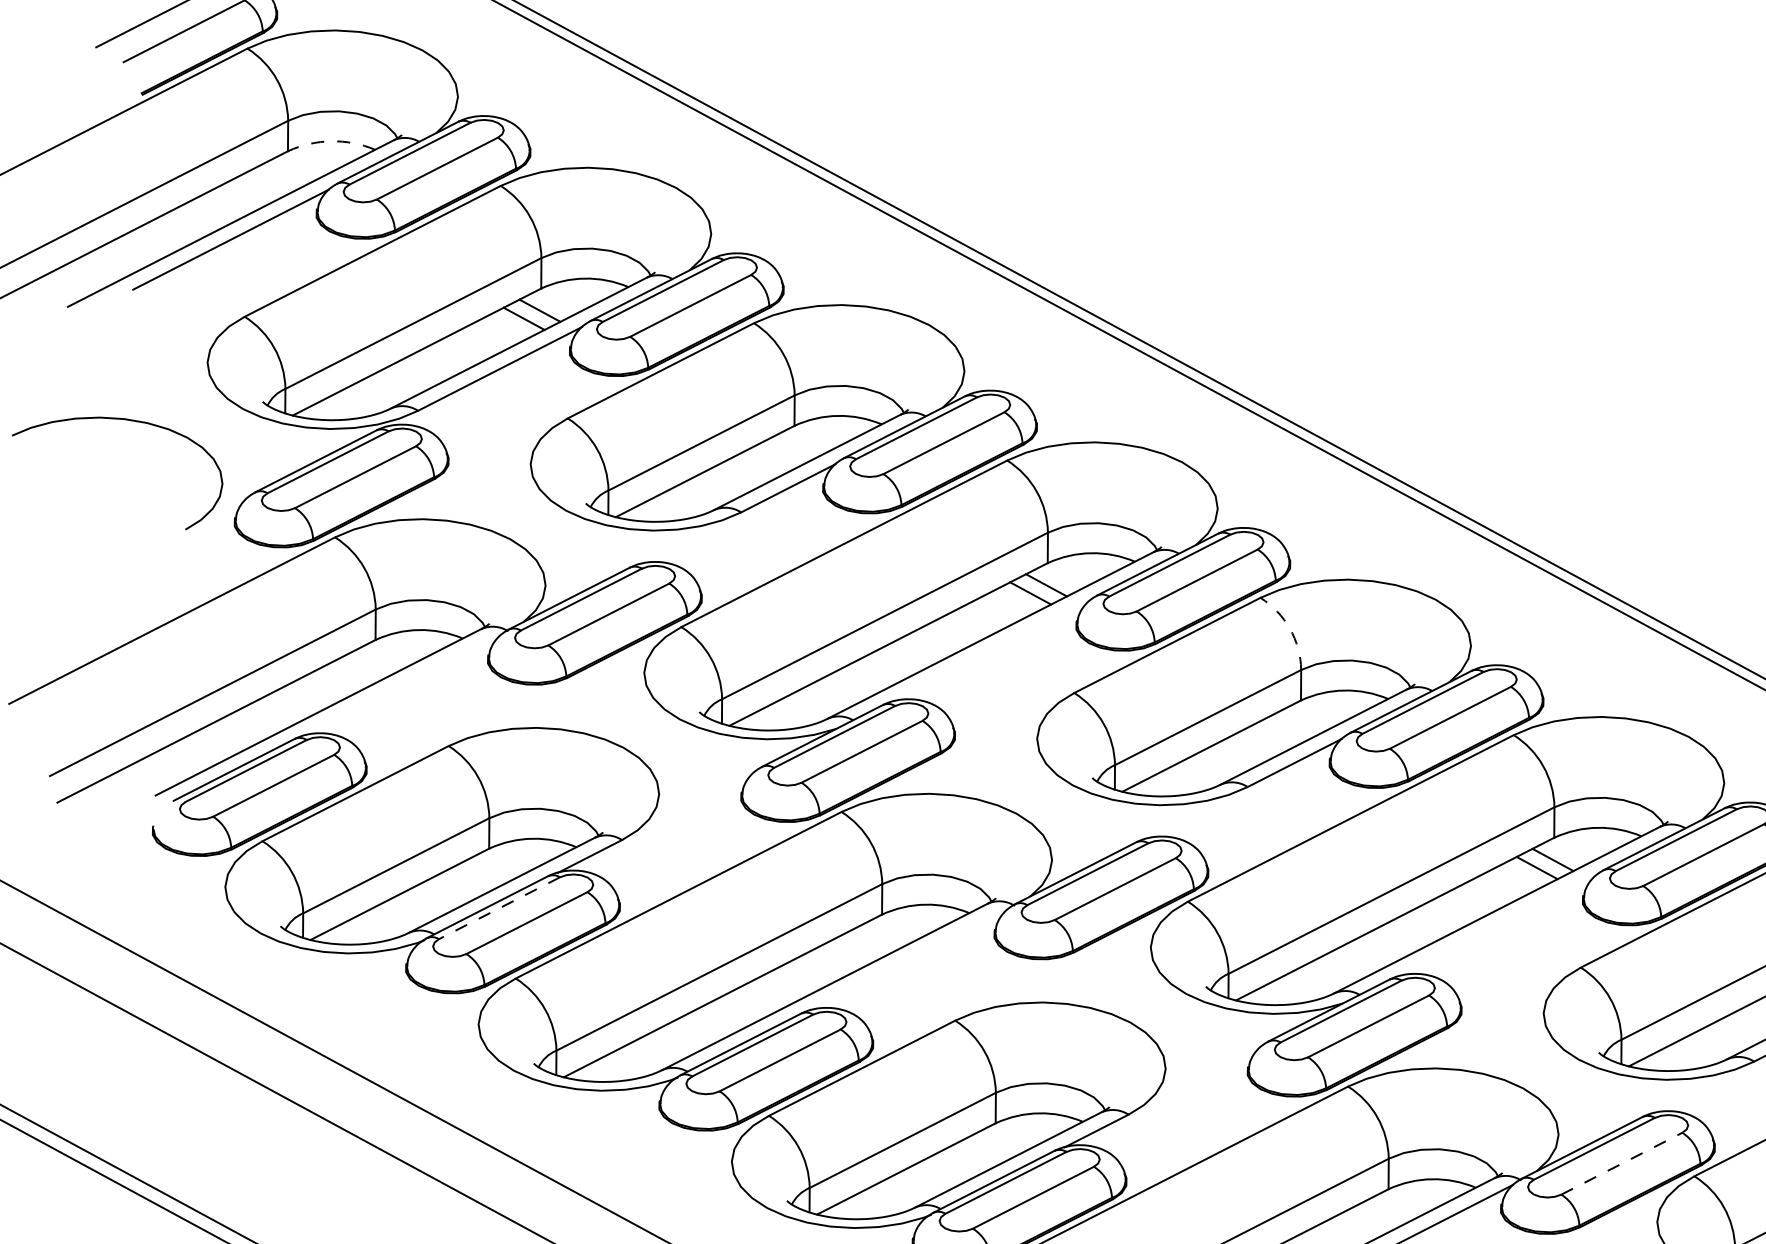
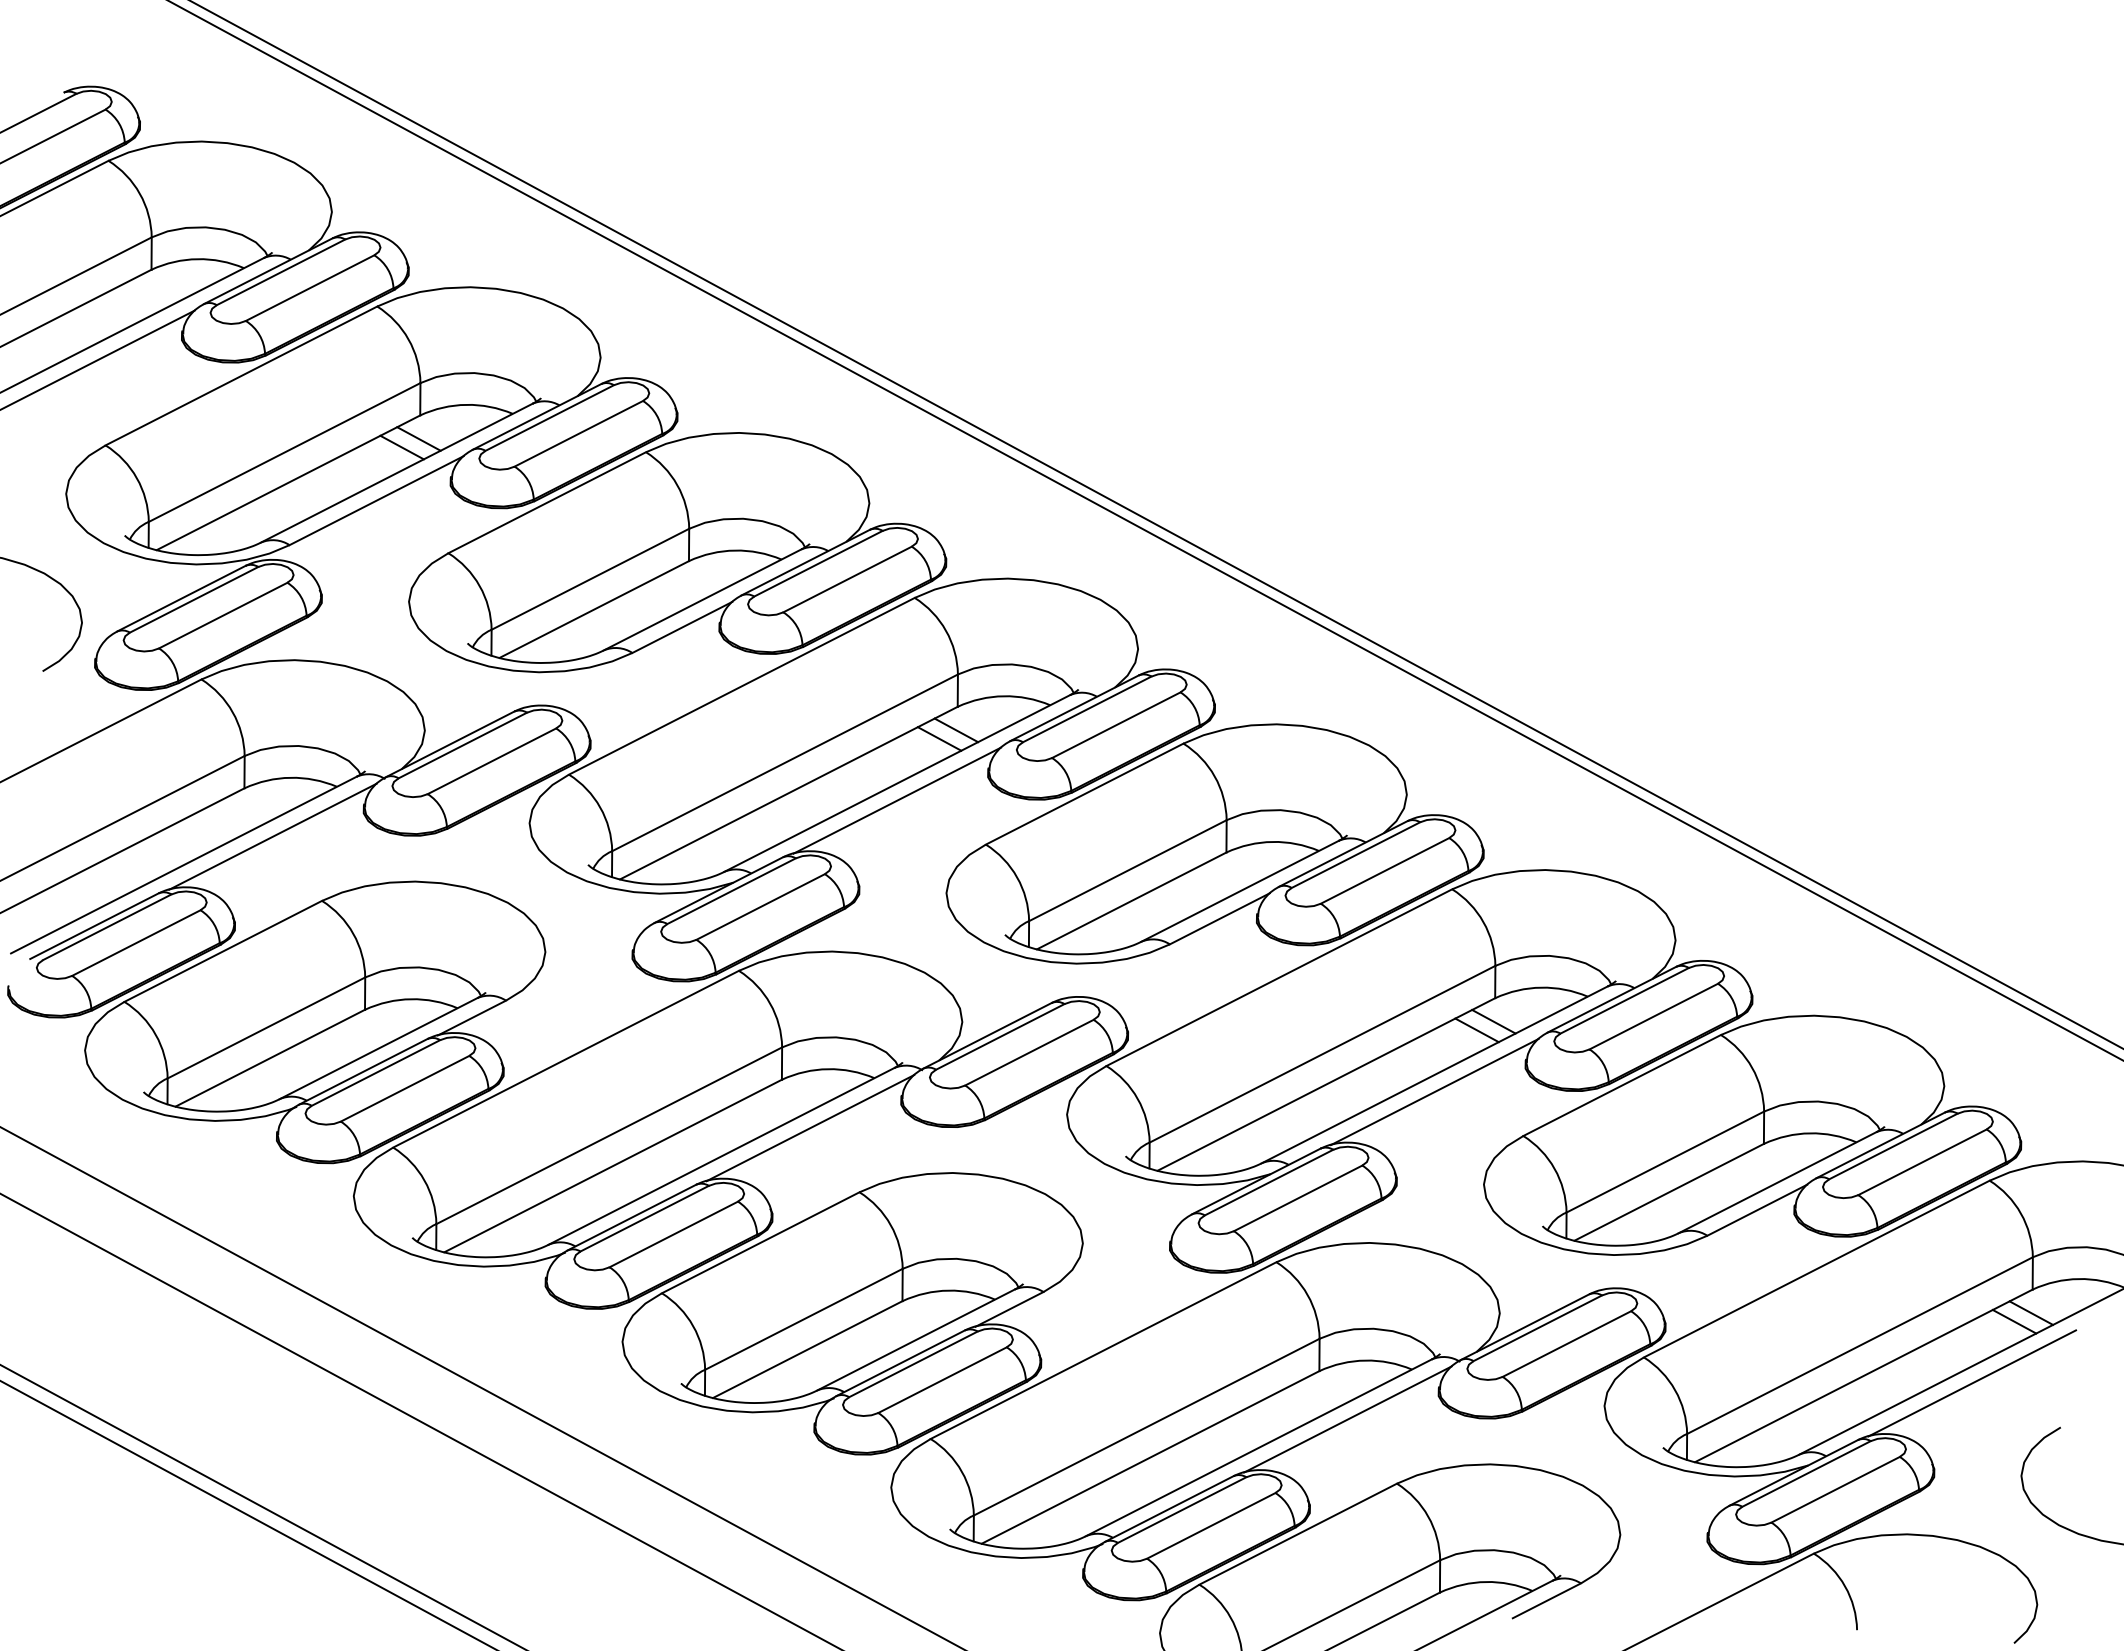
arc: (331, 141) -> (197, 259), dashed -> solid
arc: (1289, 628) -> (1214, 776), dashed -> solid
line: (990, 651) -> (897, 800), added
line: (401, 685) -> (272, 836), added
line: (499, 908) -> (375, 1073), dashed -> solid
line: (1497, 925) -> (1434, 1091), added
line: (909, 960) -> (810, 1128), added
line: (1622, 1163) -> (1567, 1343), dashed -> solid

